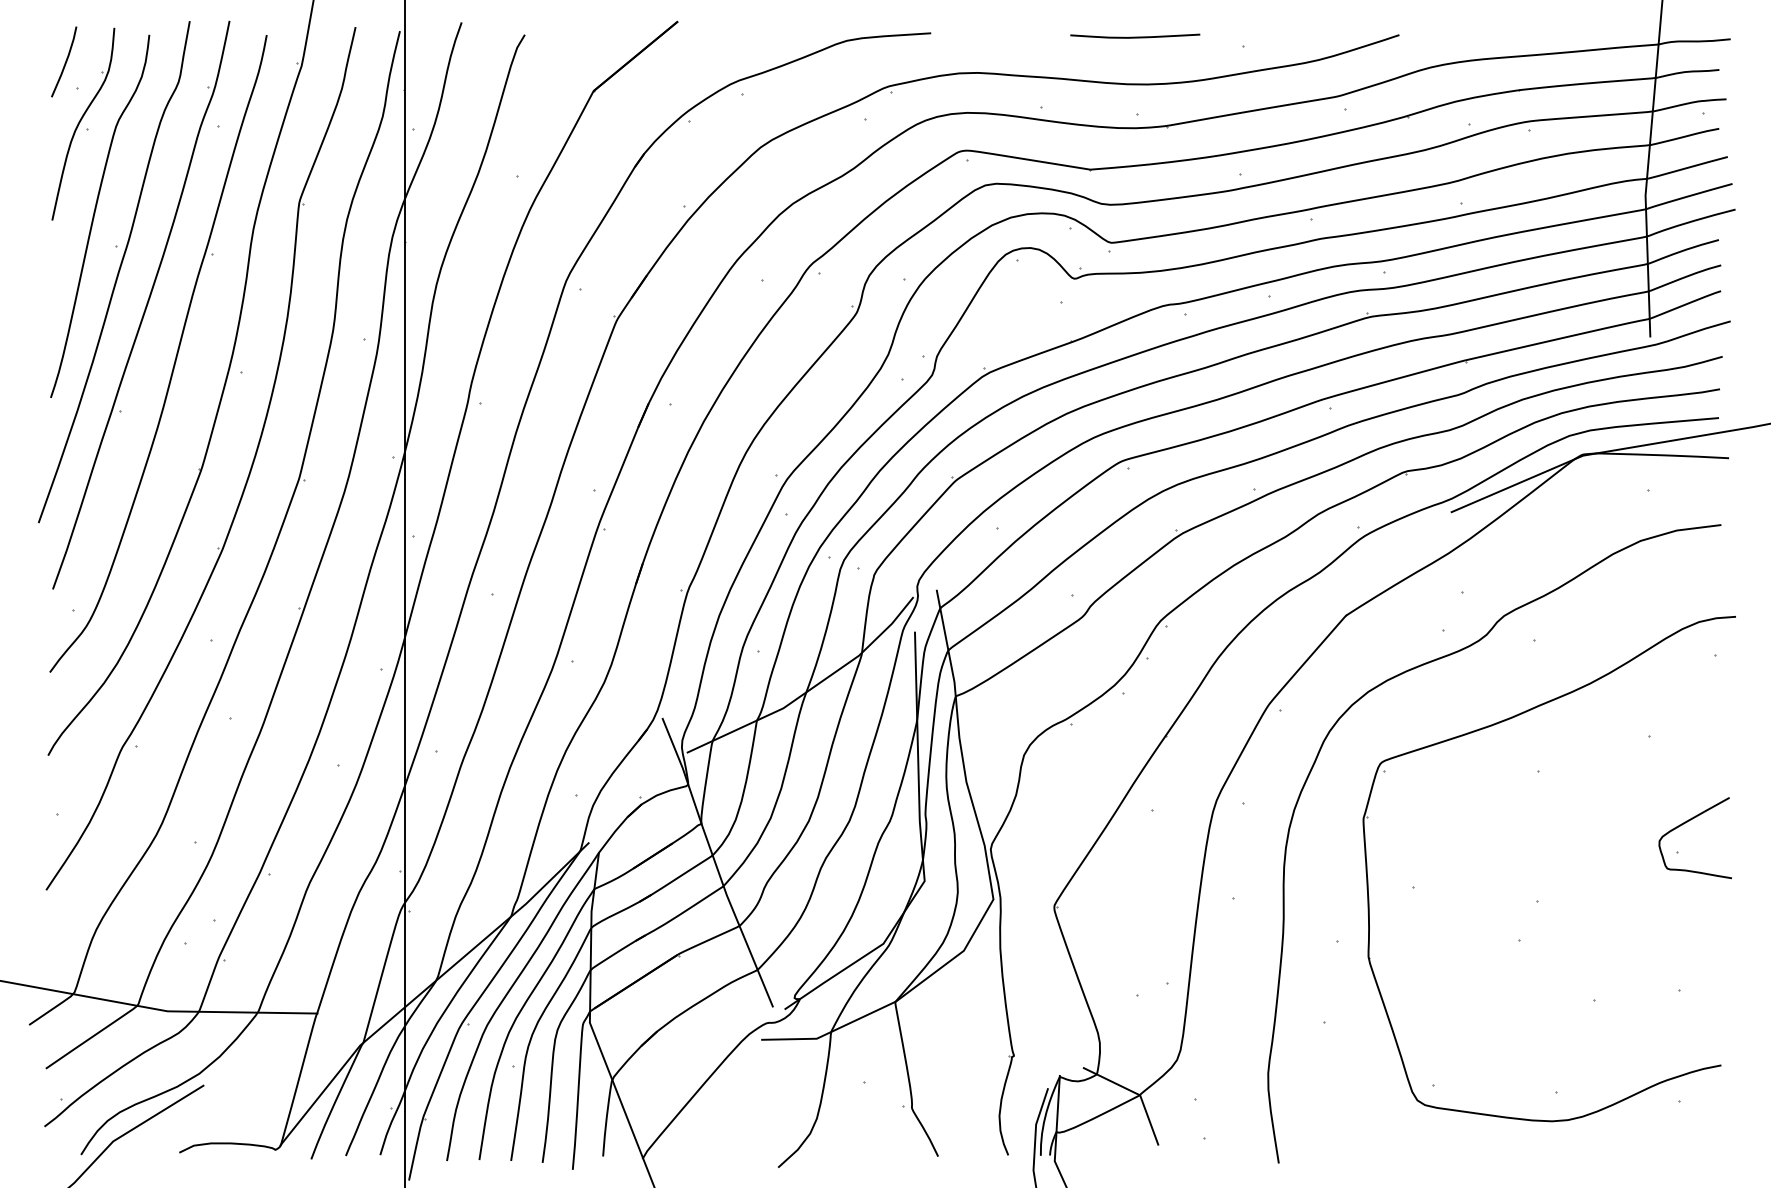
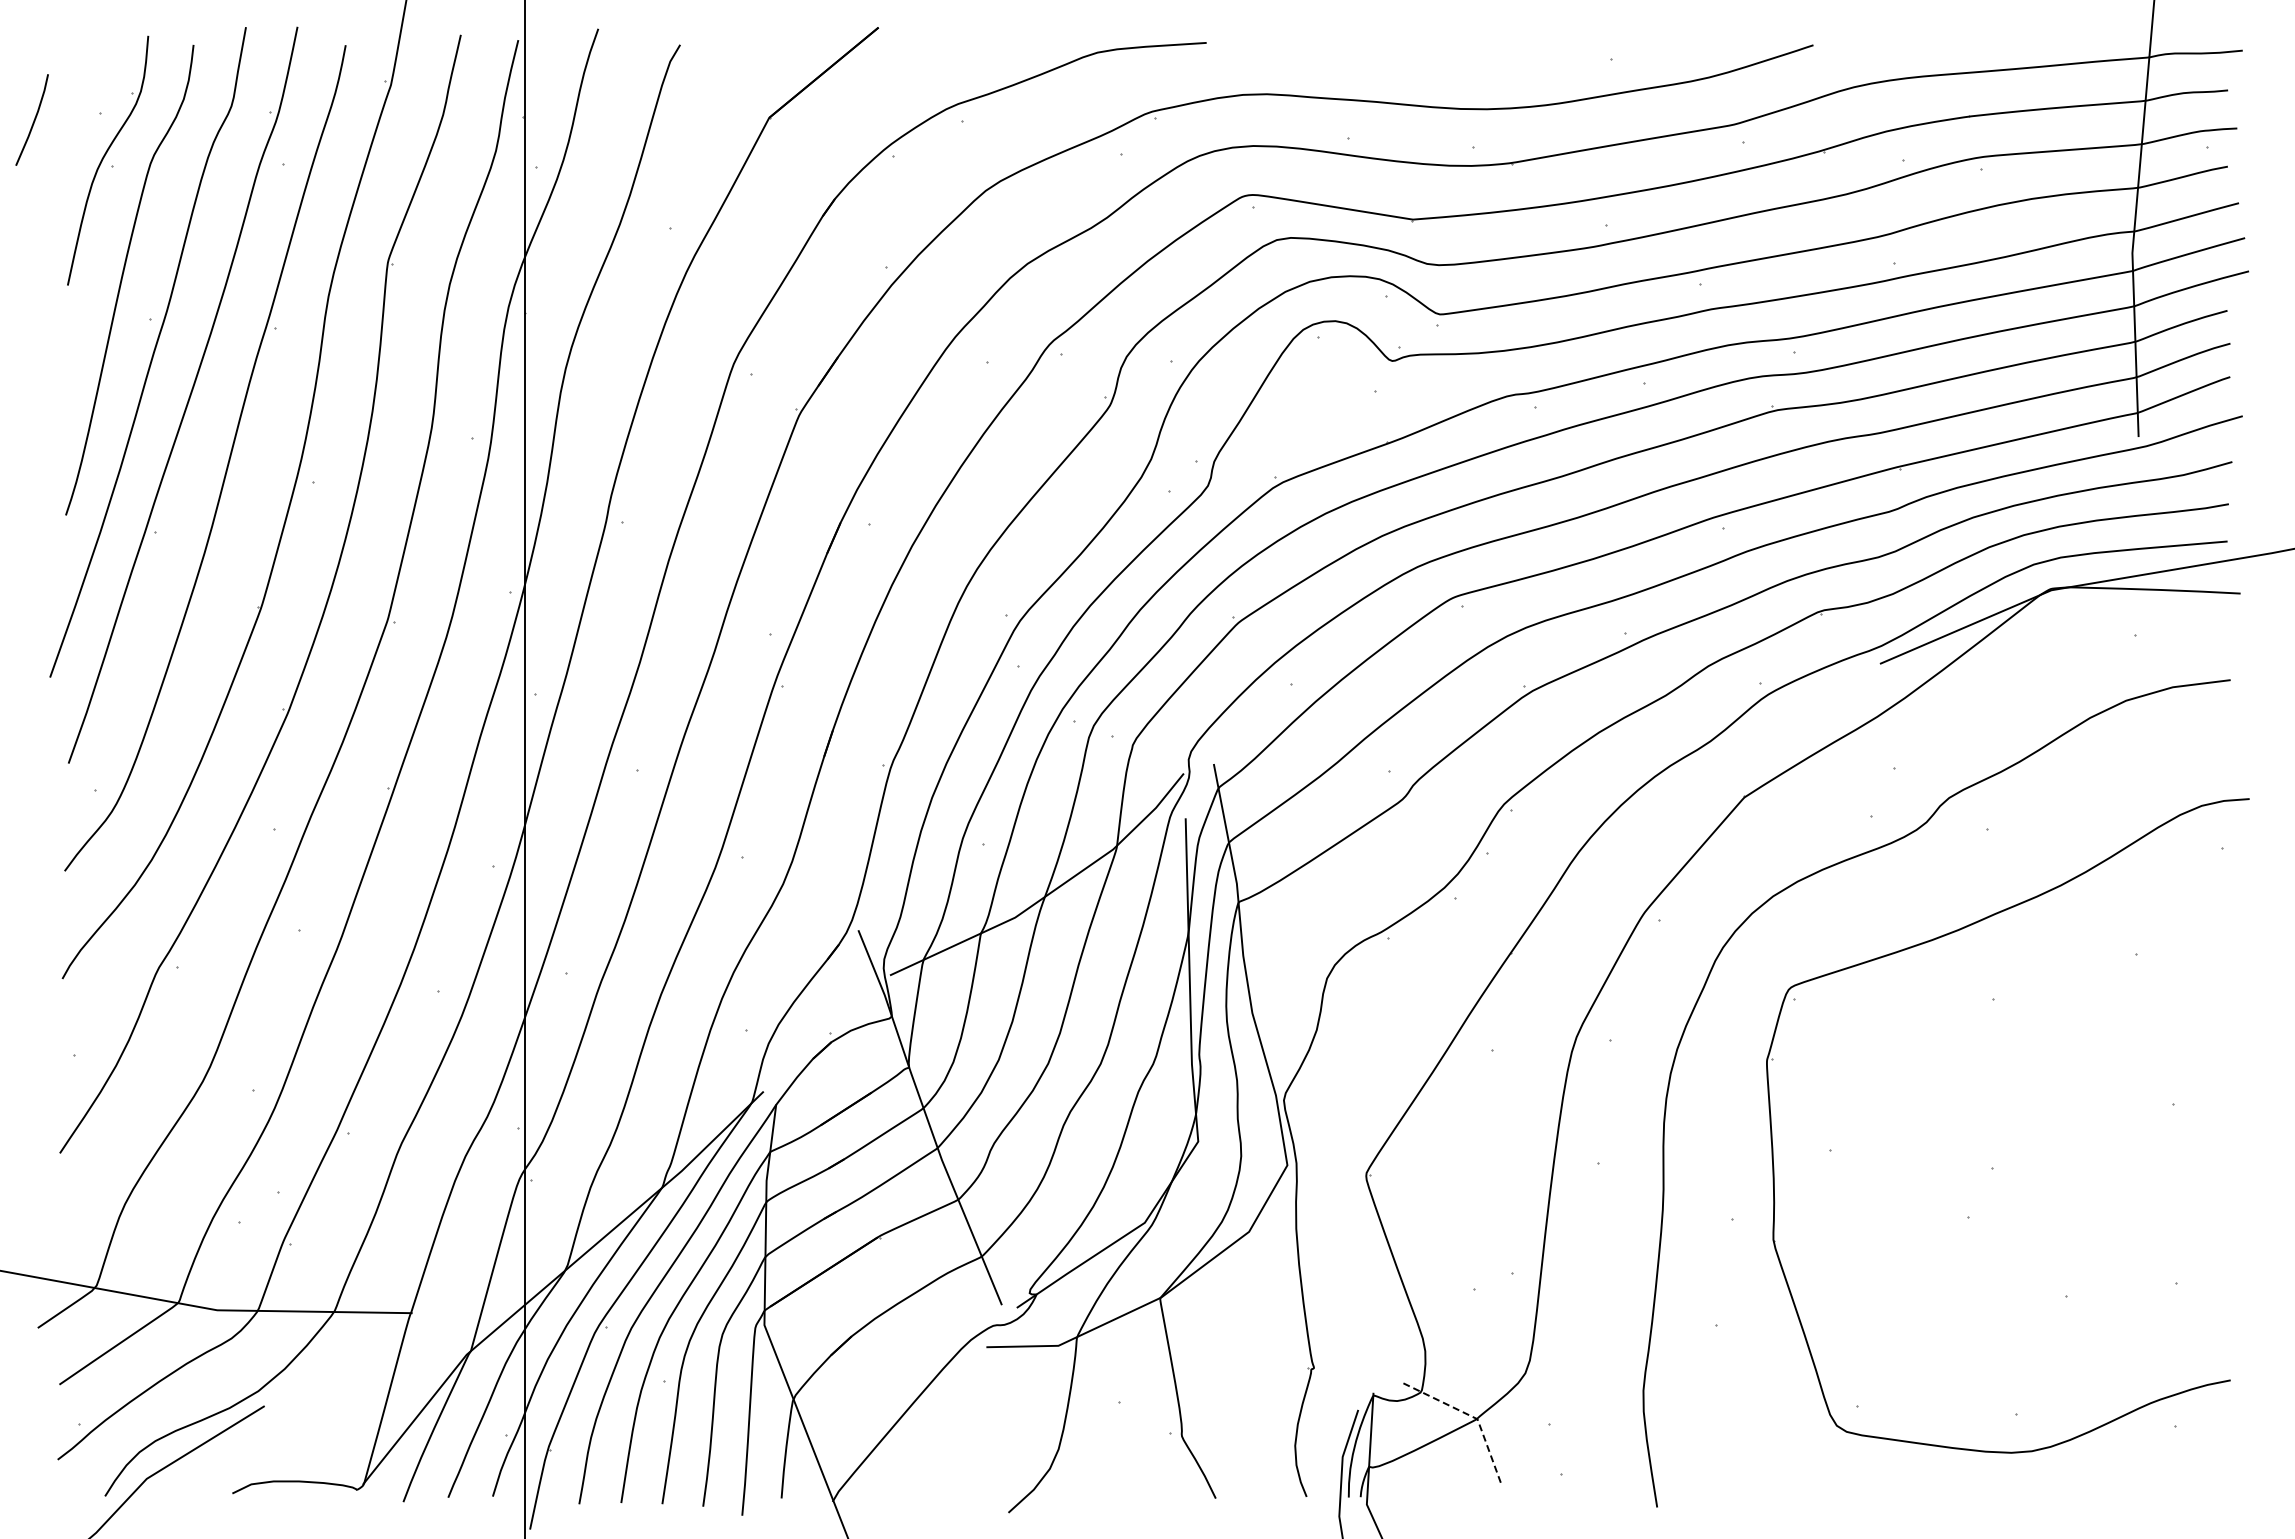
curve: (1135, 36) -> (1471, 47), removed
line: (65, 62) -> (33, 120), moved
curve: (1687, 822) -> (2186, 1065), removed
line: (1136, 1093) -> (1472, 1416), solid -> dashed

